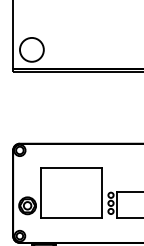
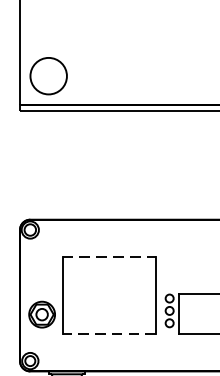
line: (71, 168) -> (109, 257), solid -> dashed
line: (71, 218) -> (109, 334), solid -> dashed

